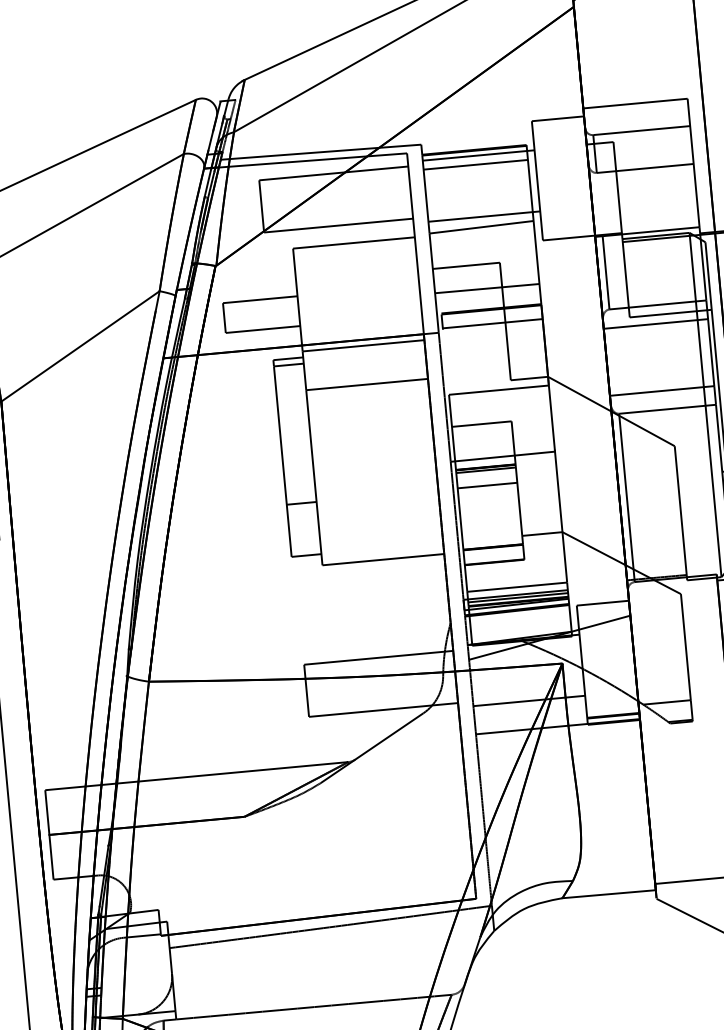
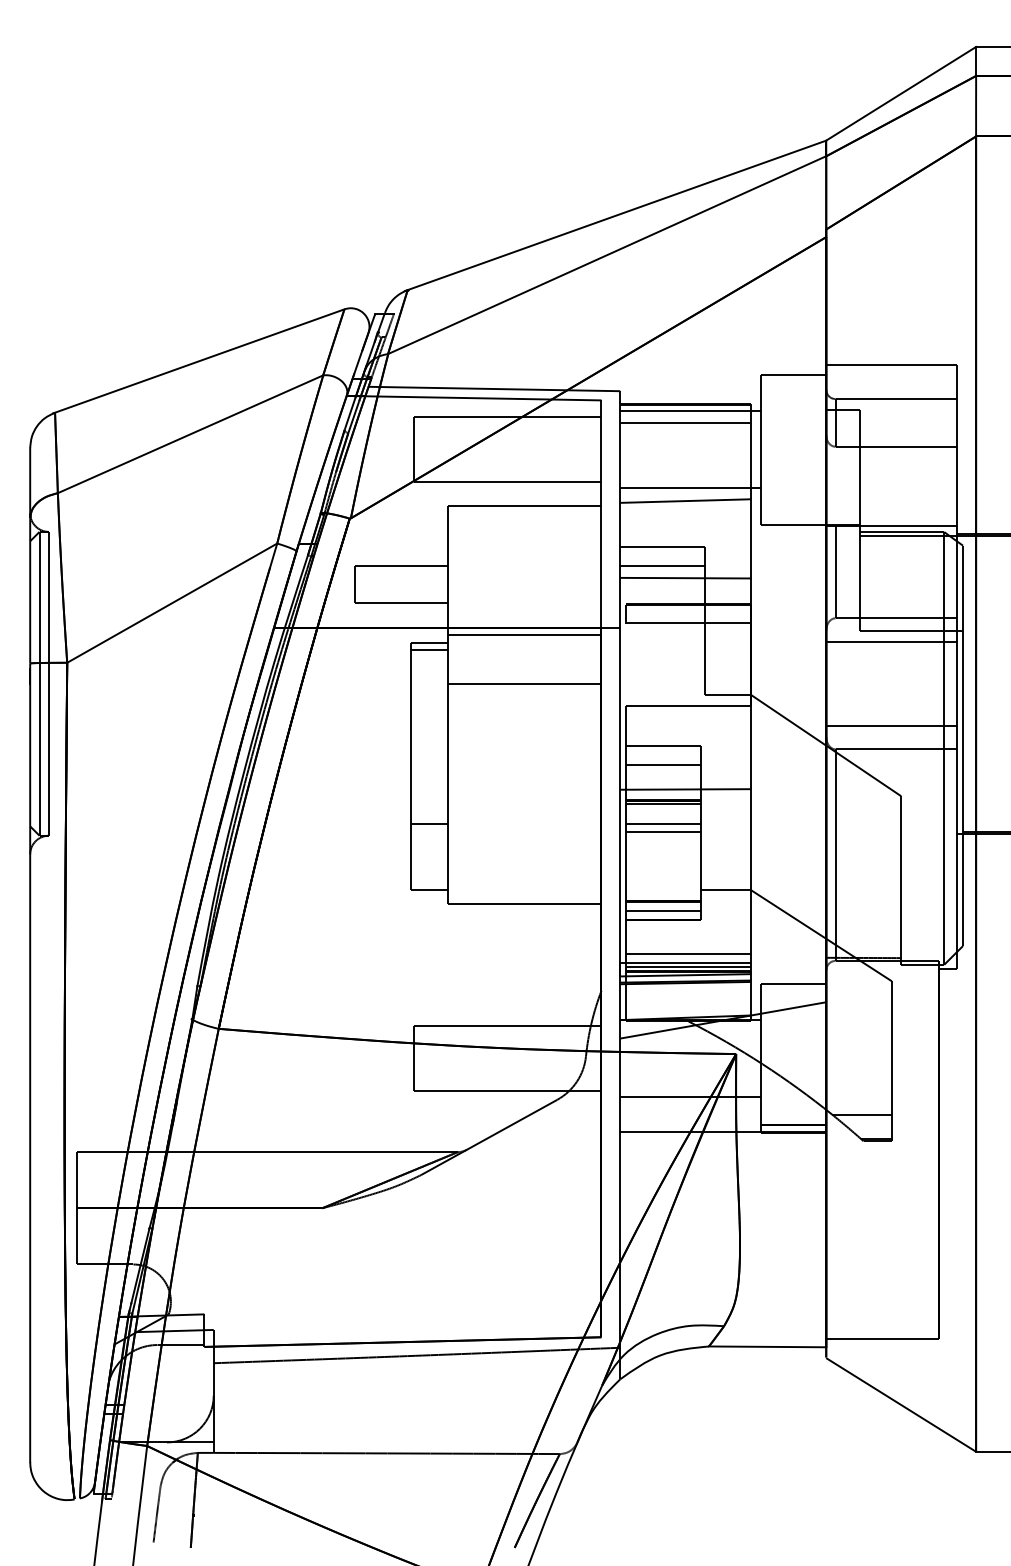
line: (467, 281) -> (662, 566), added
line: (482, 439) -> (662, 765), added
line: (487, 491) -> (662, 831), added
line: (493, 555) -> (662, 911), added

